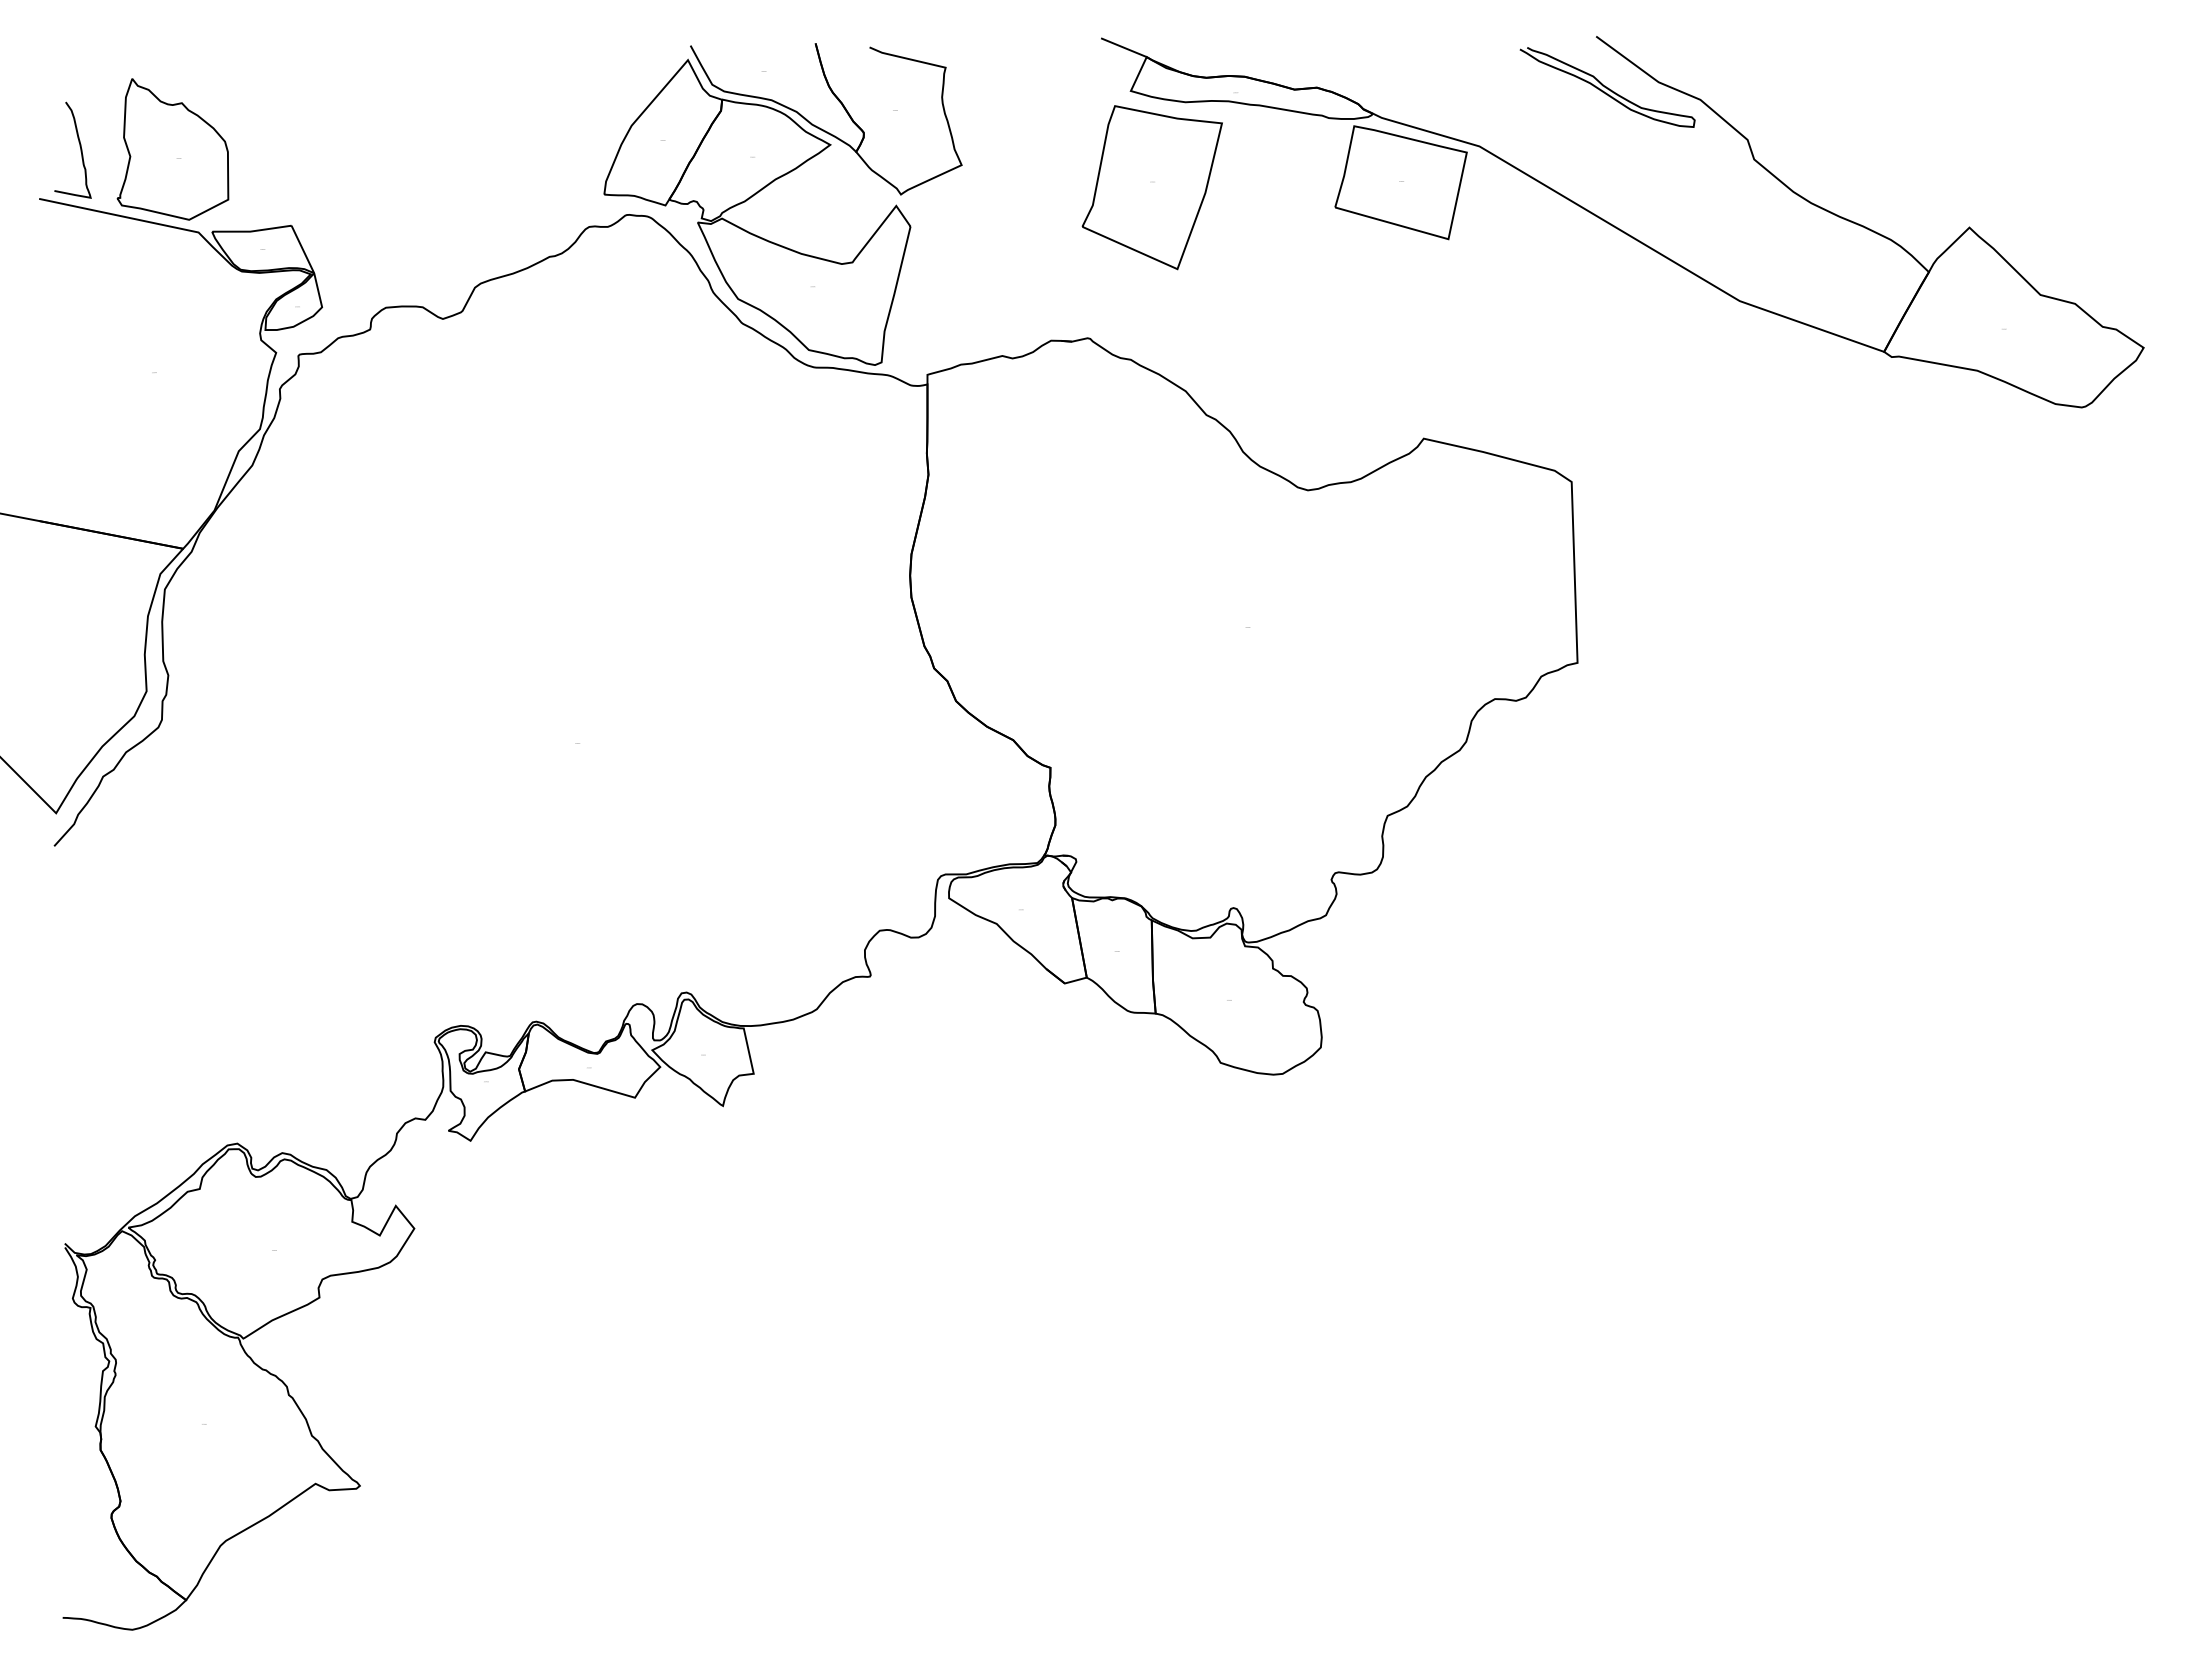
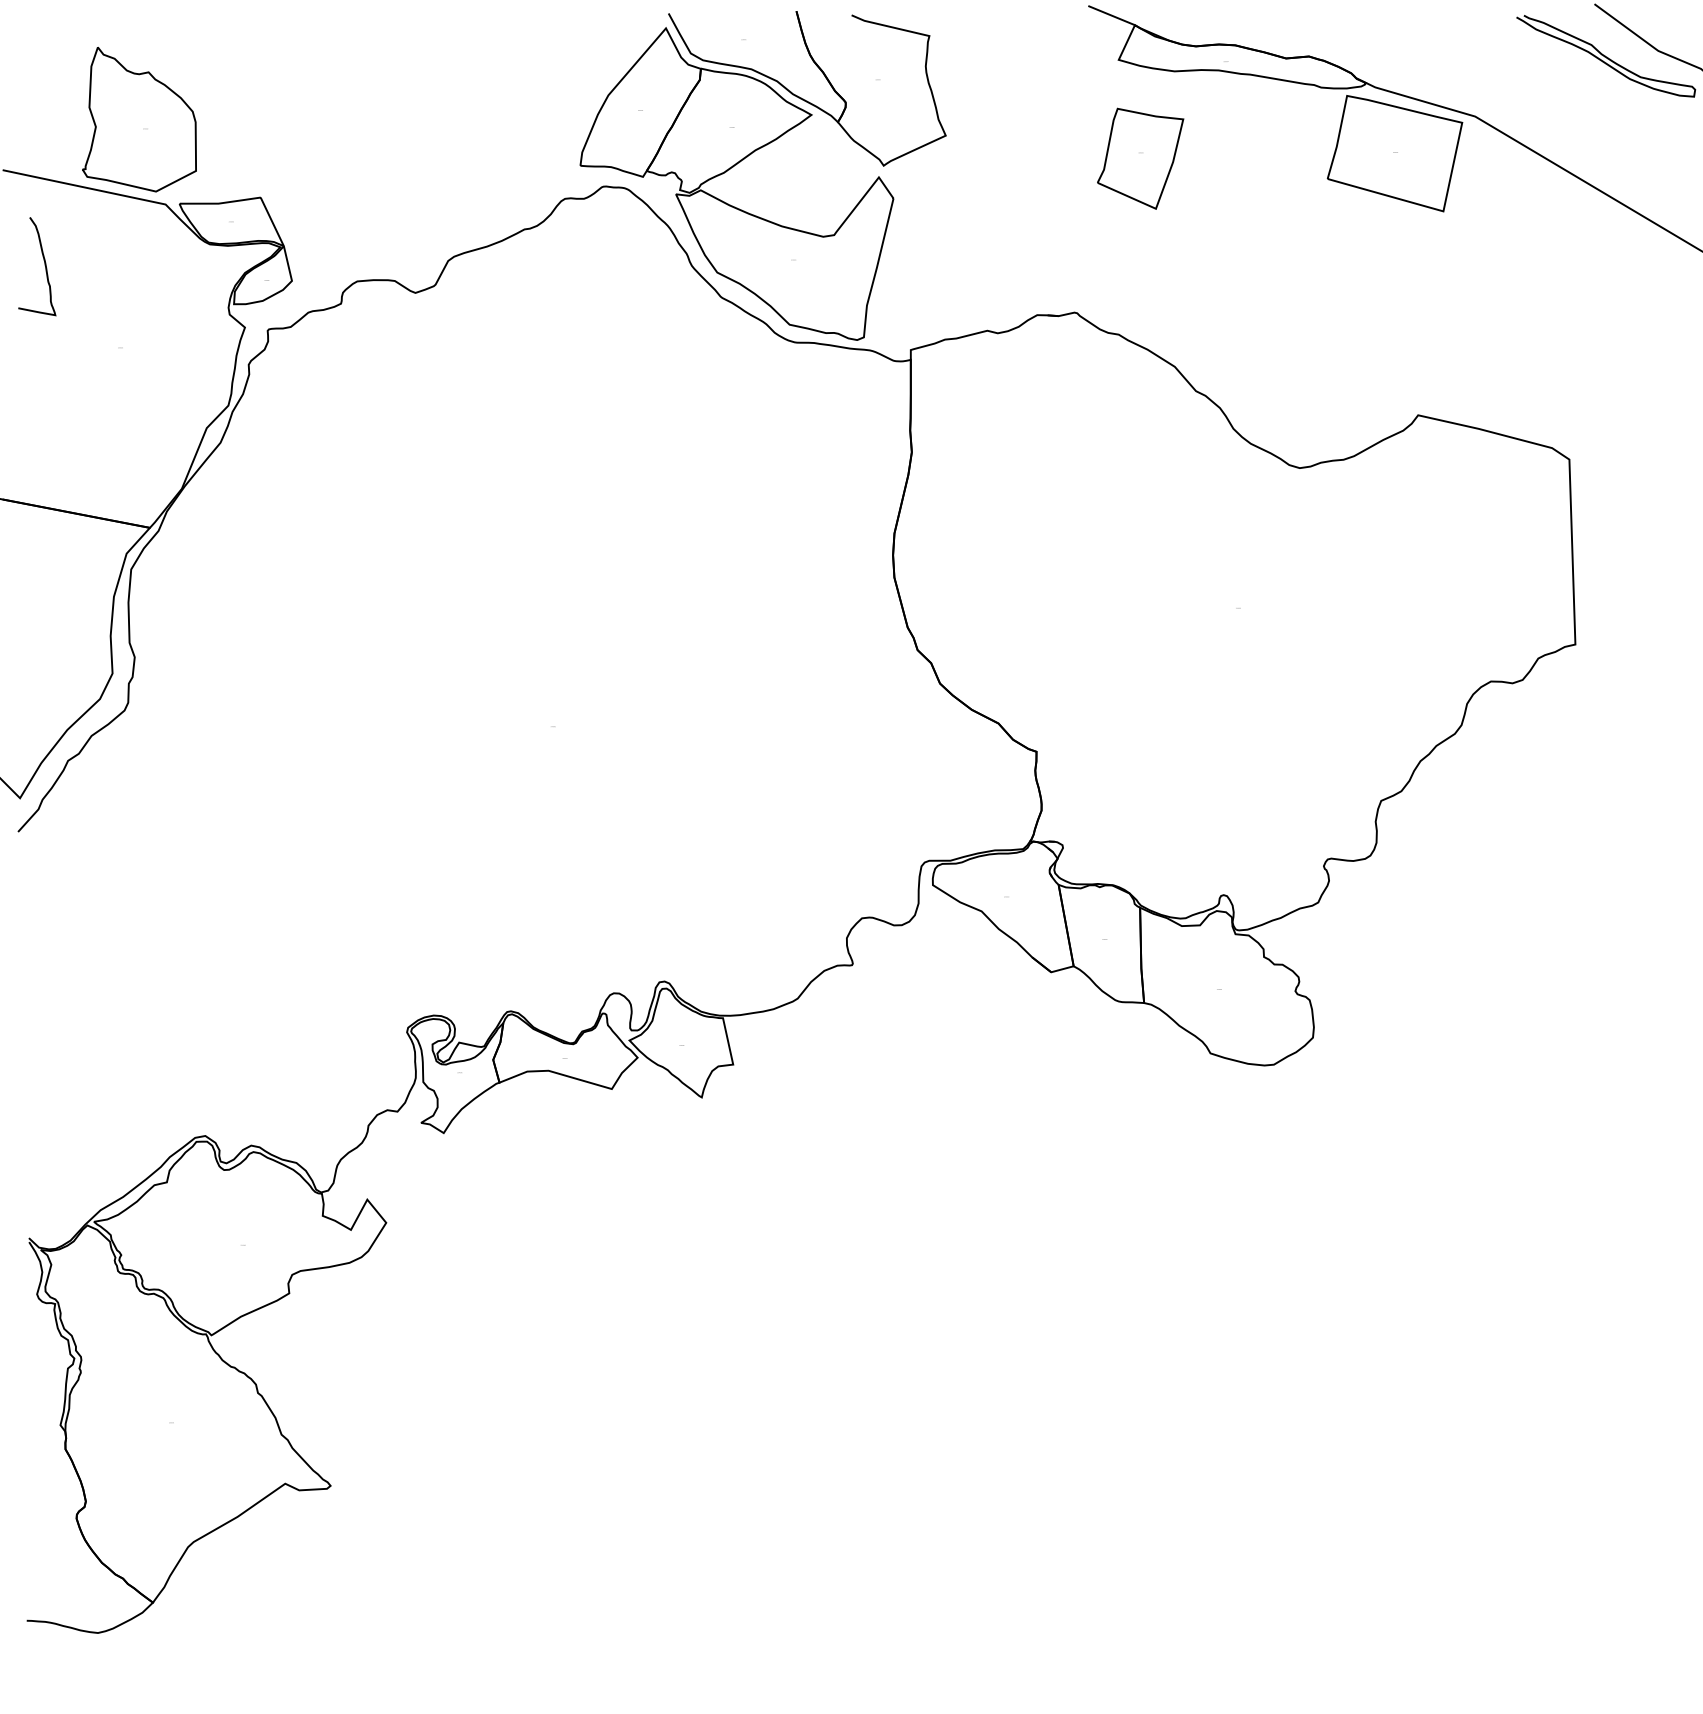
curve: (79, 146) -> (43, 262), moved
part: (1151, 187) -> (1139, 158), size x0.6

